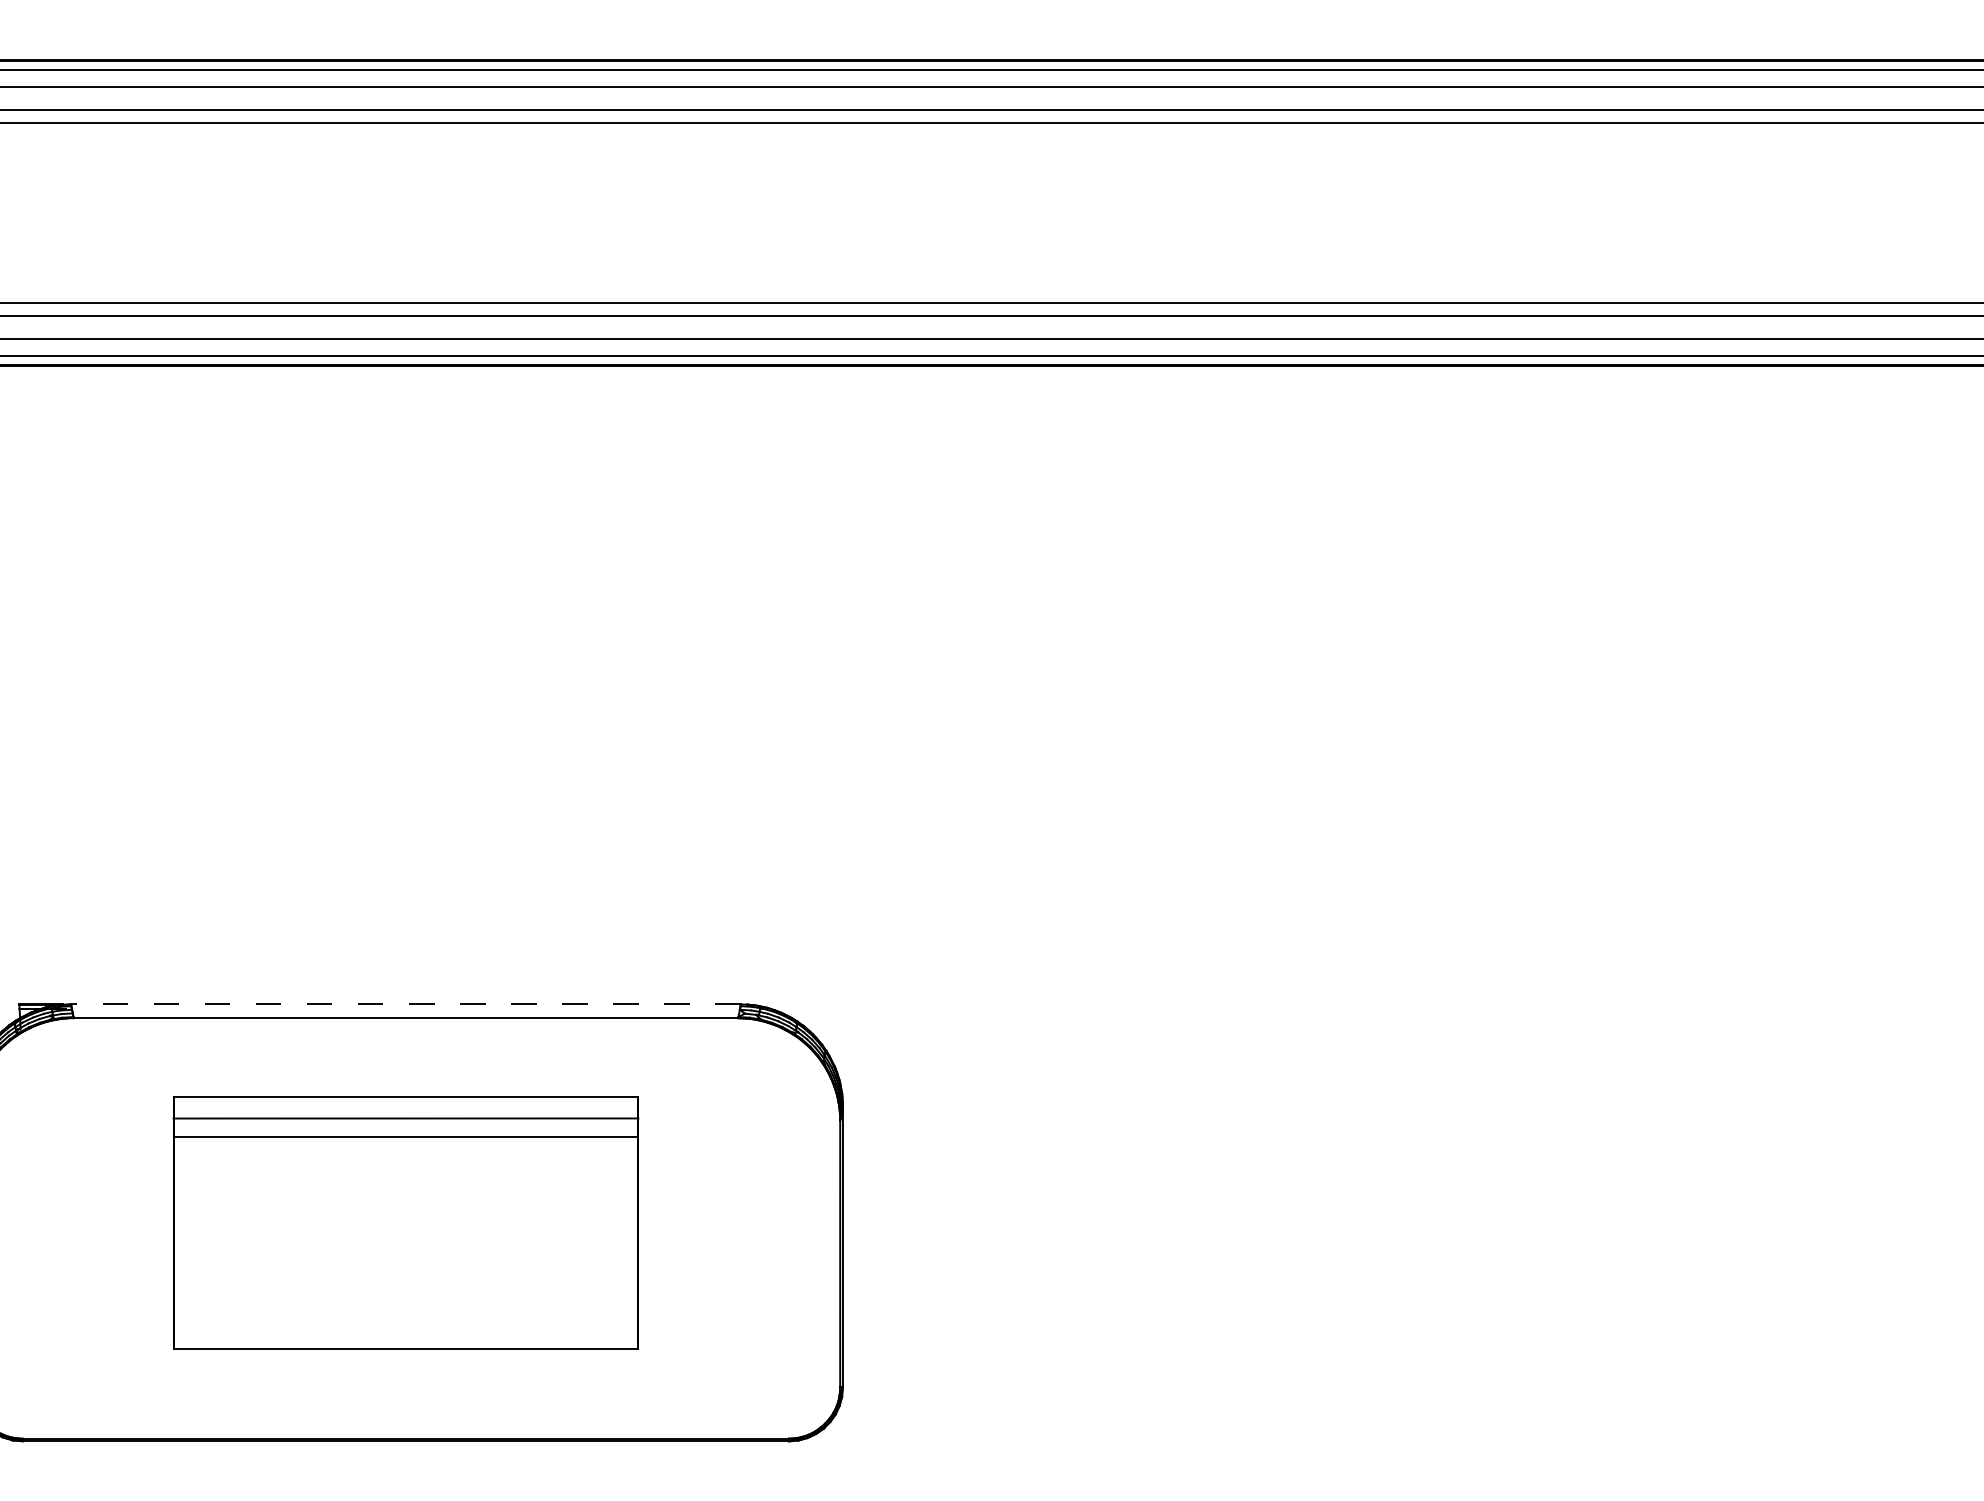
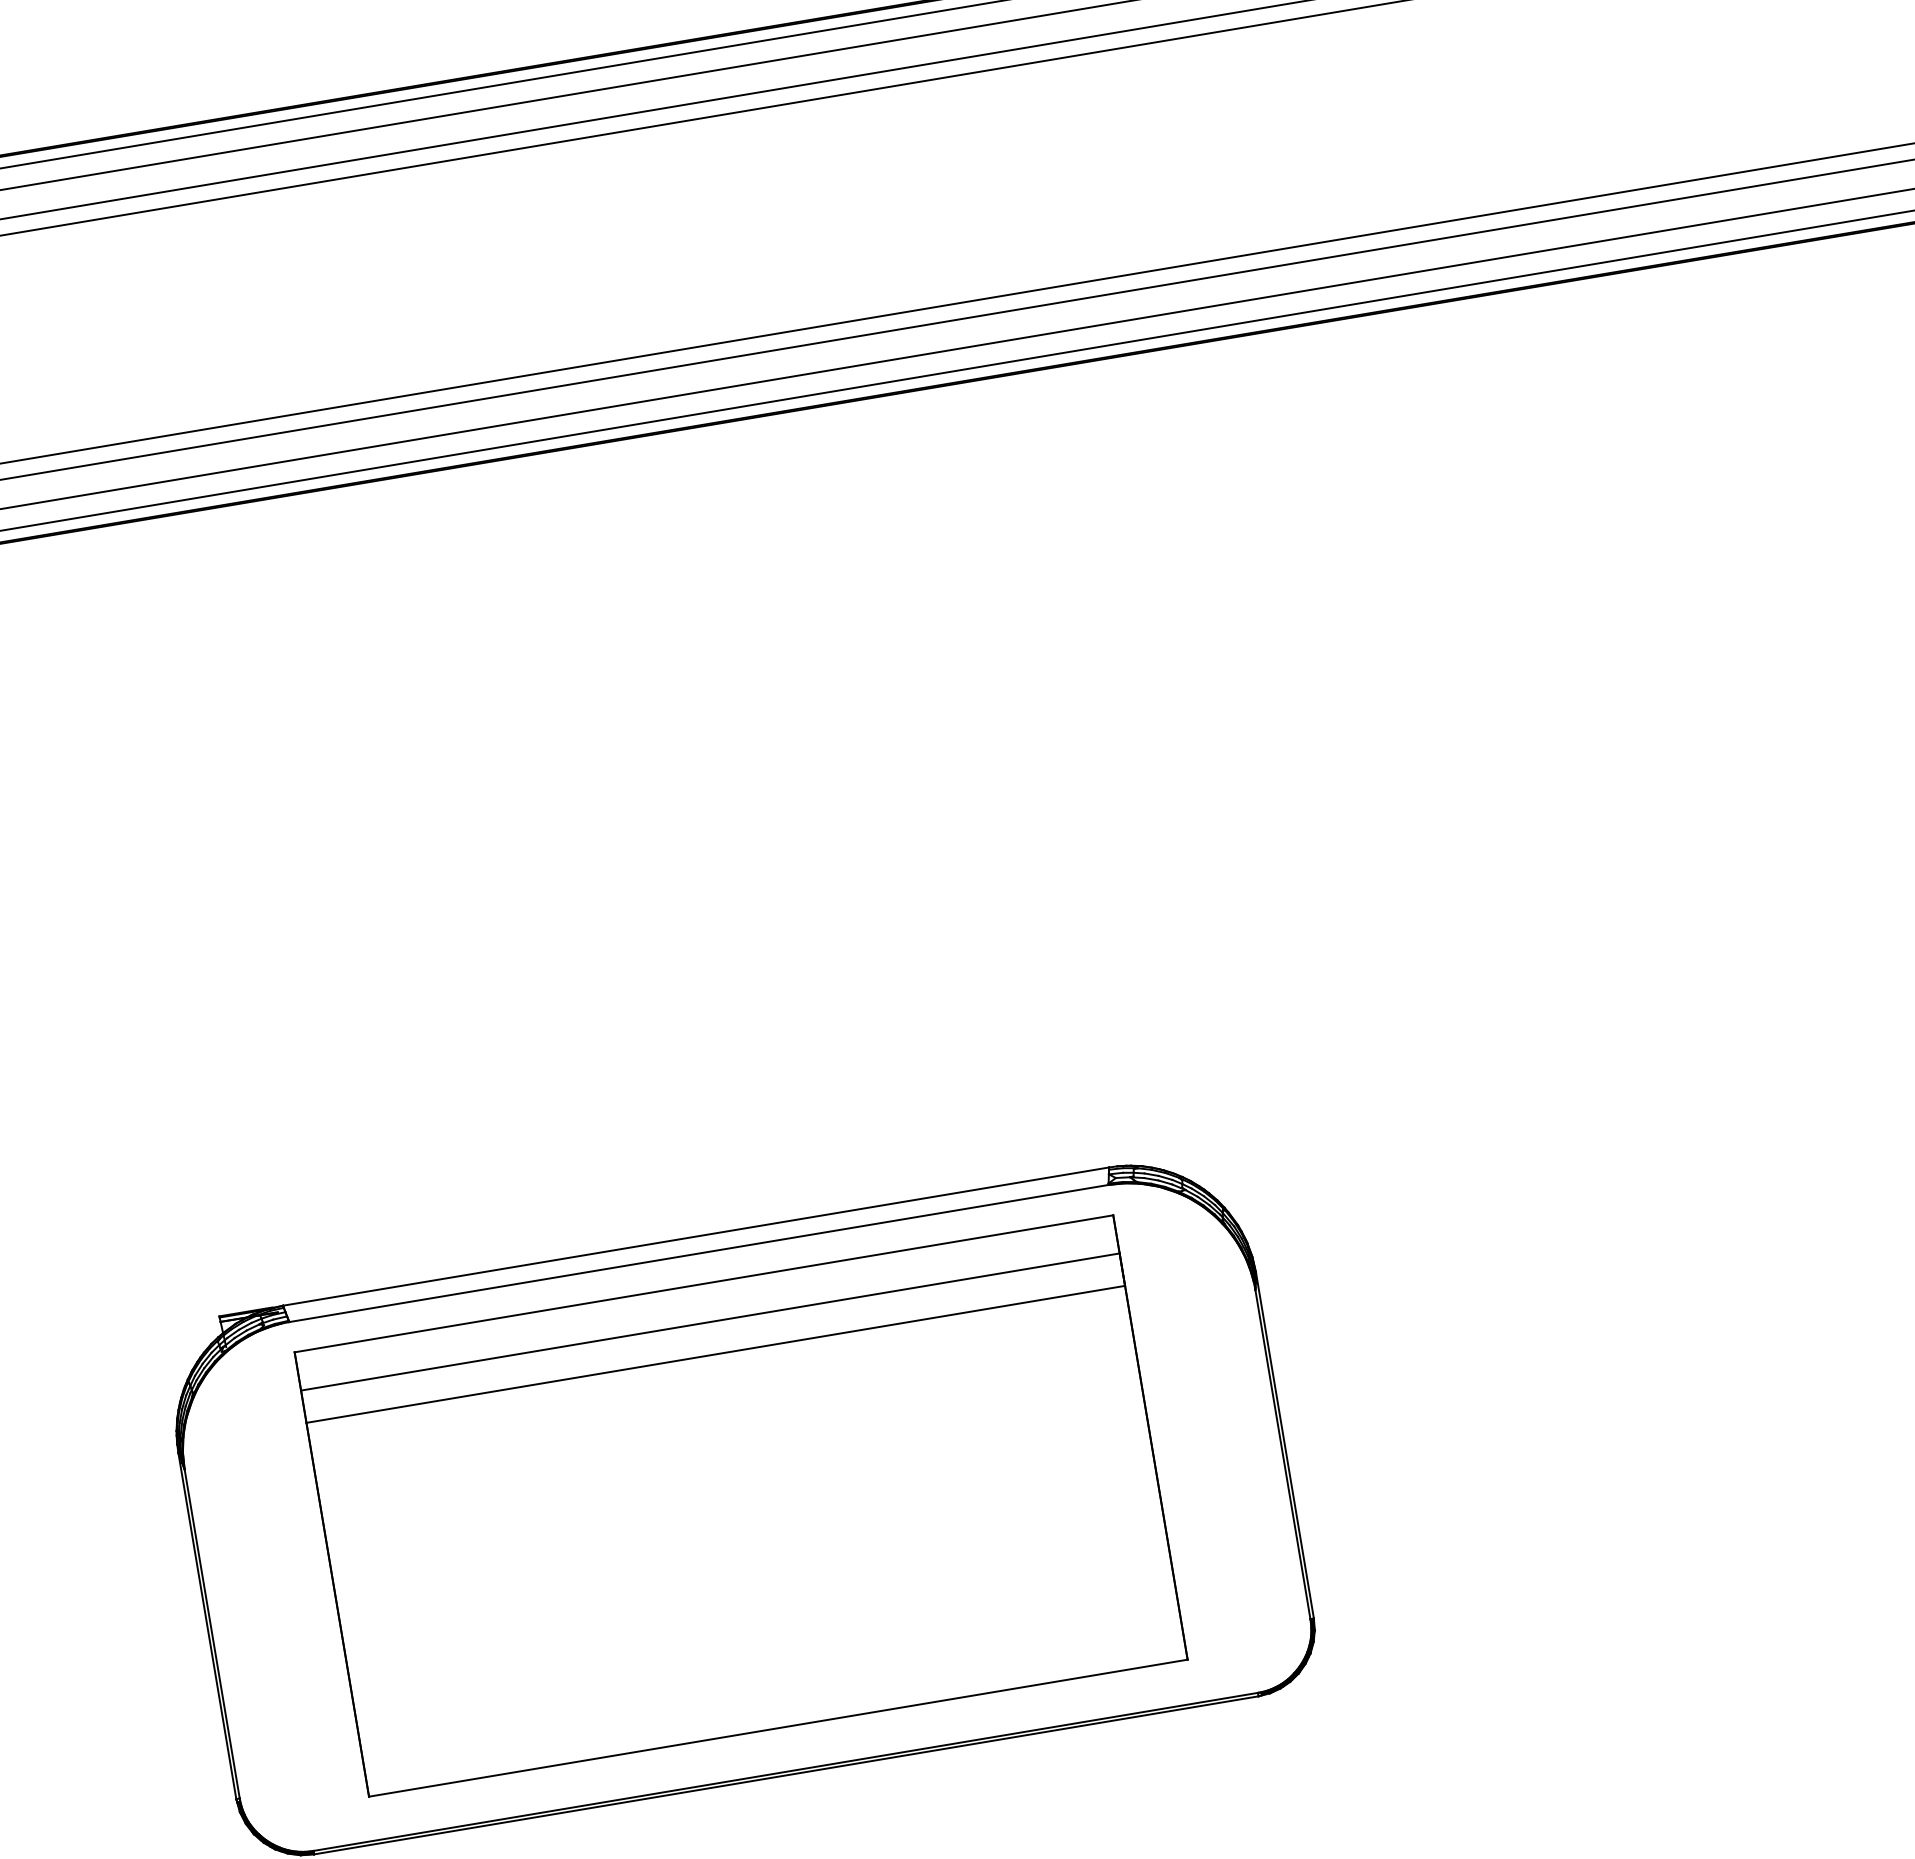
line: (405, 1004) -> (695, 1236), dashed -> solid
part: (405, 1222) -> (740, 1505), size x1.43

